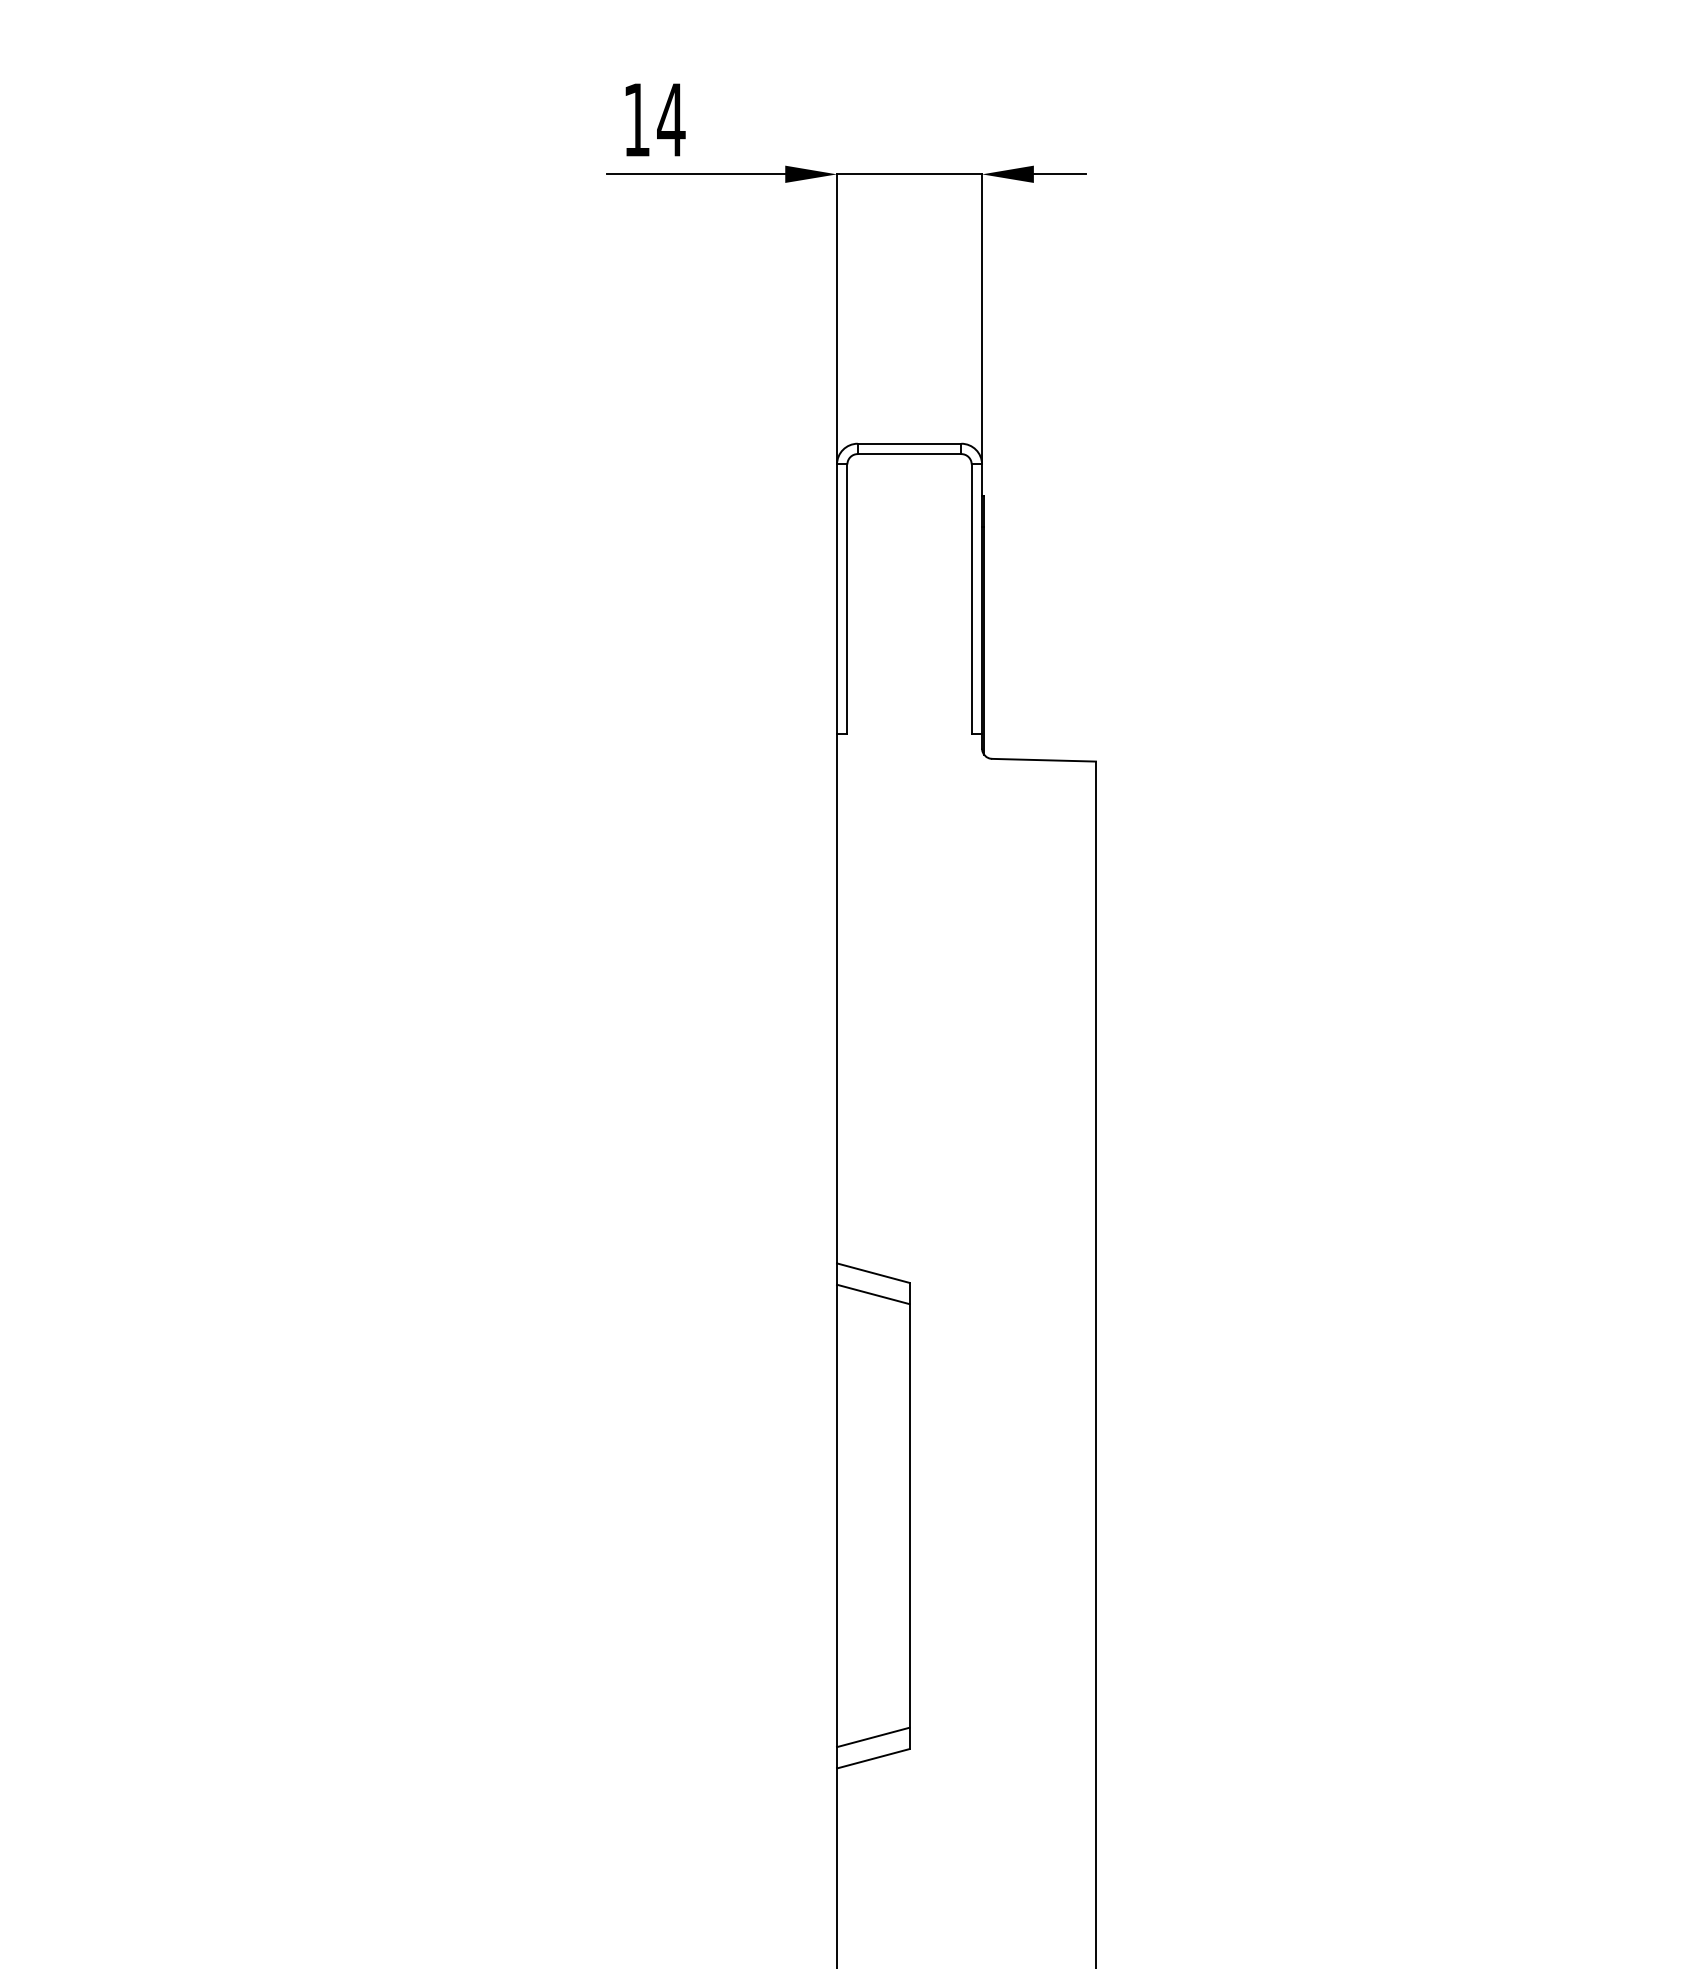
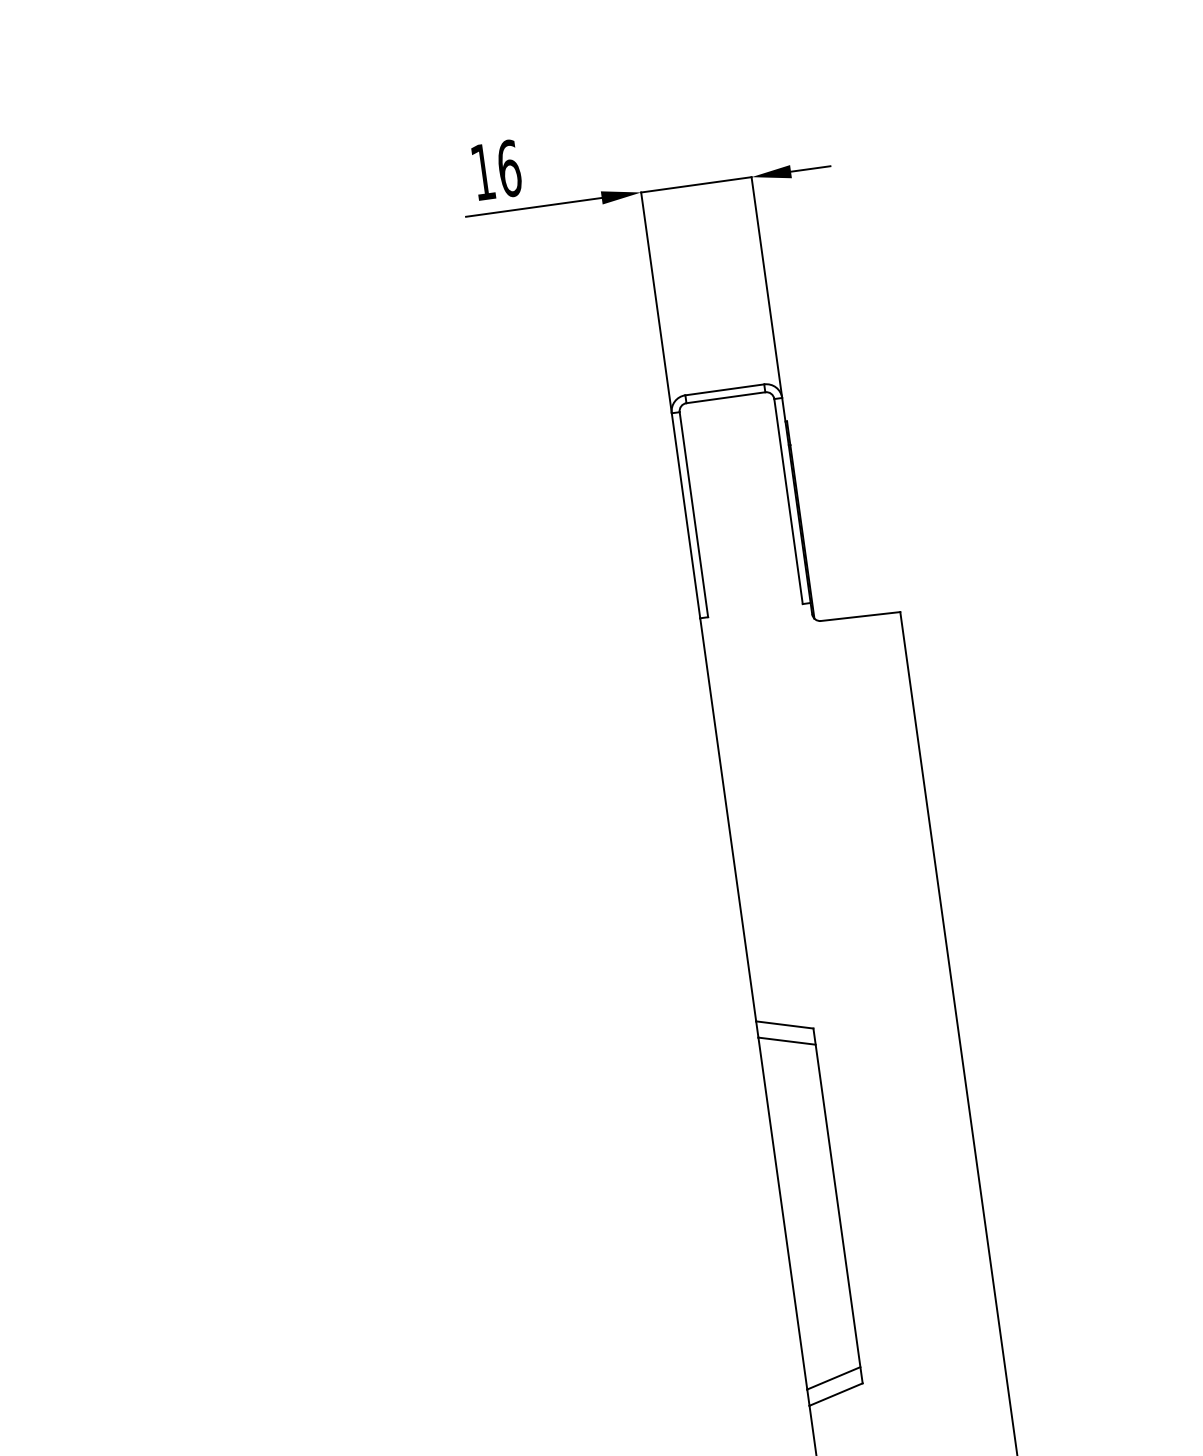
text: (671, 119) -> (509, 168), 14 -> 16

